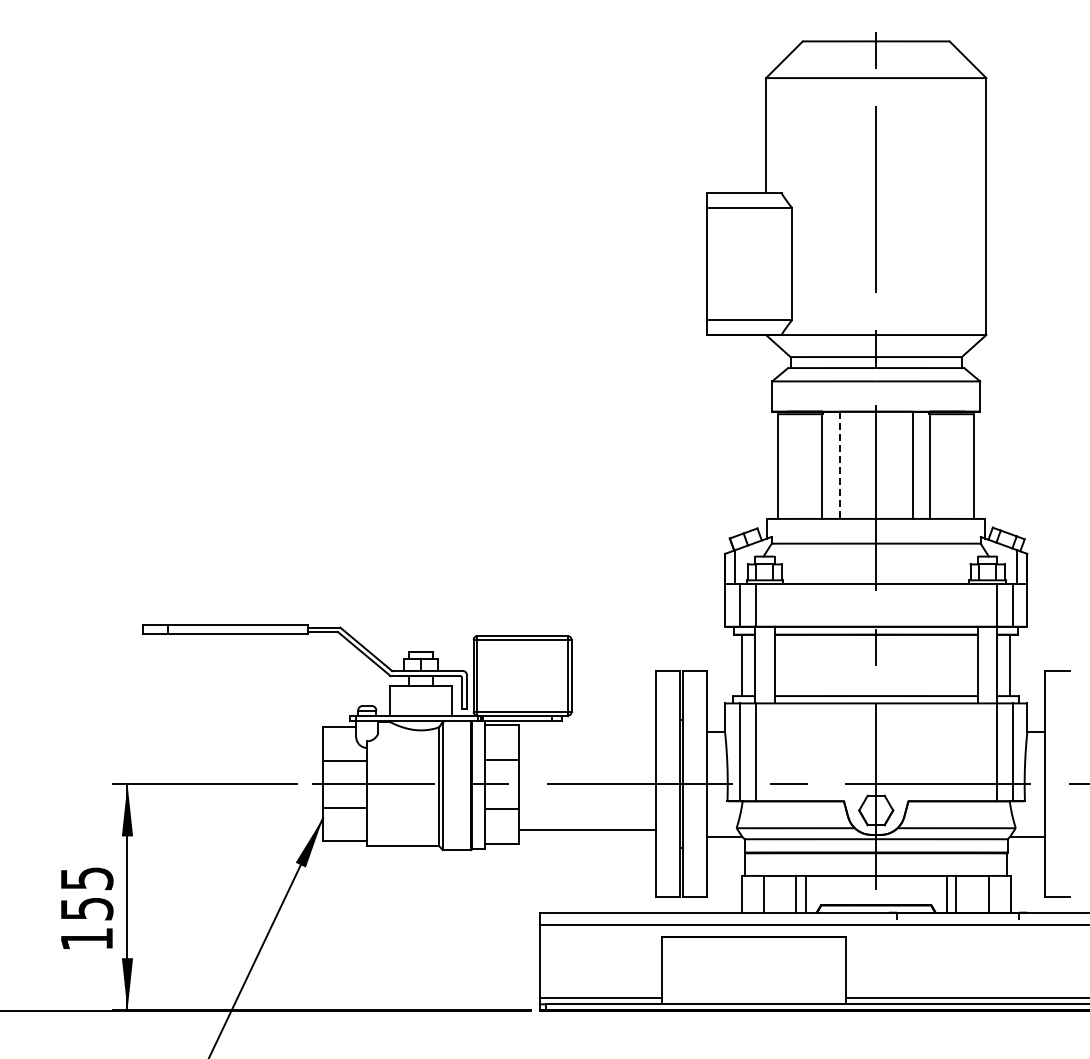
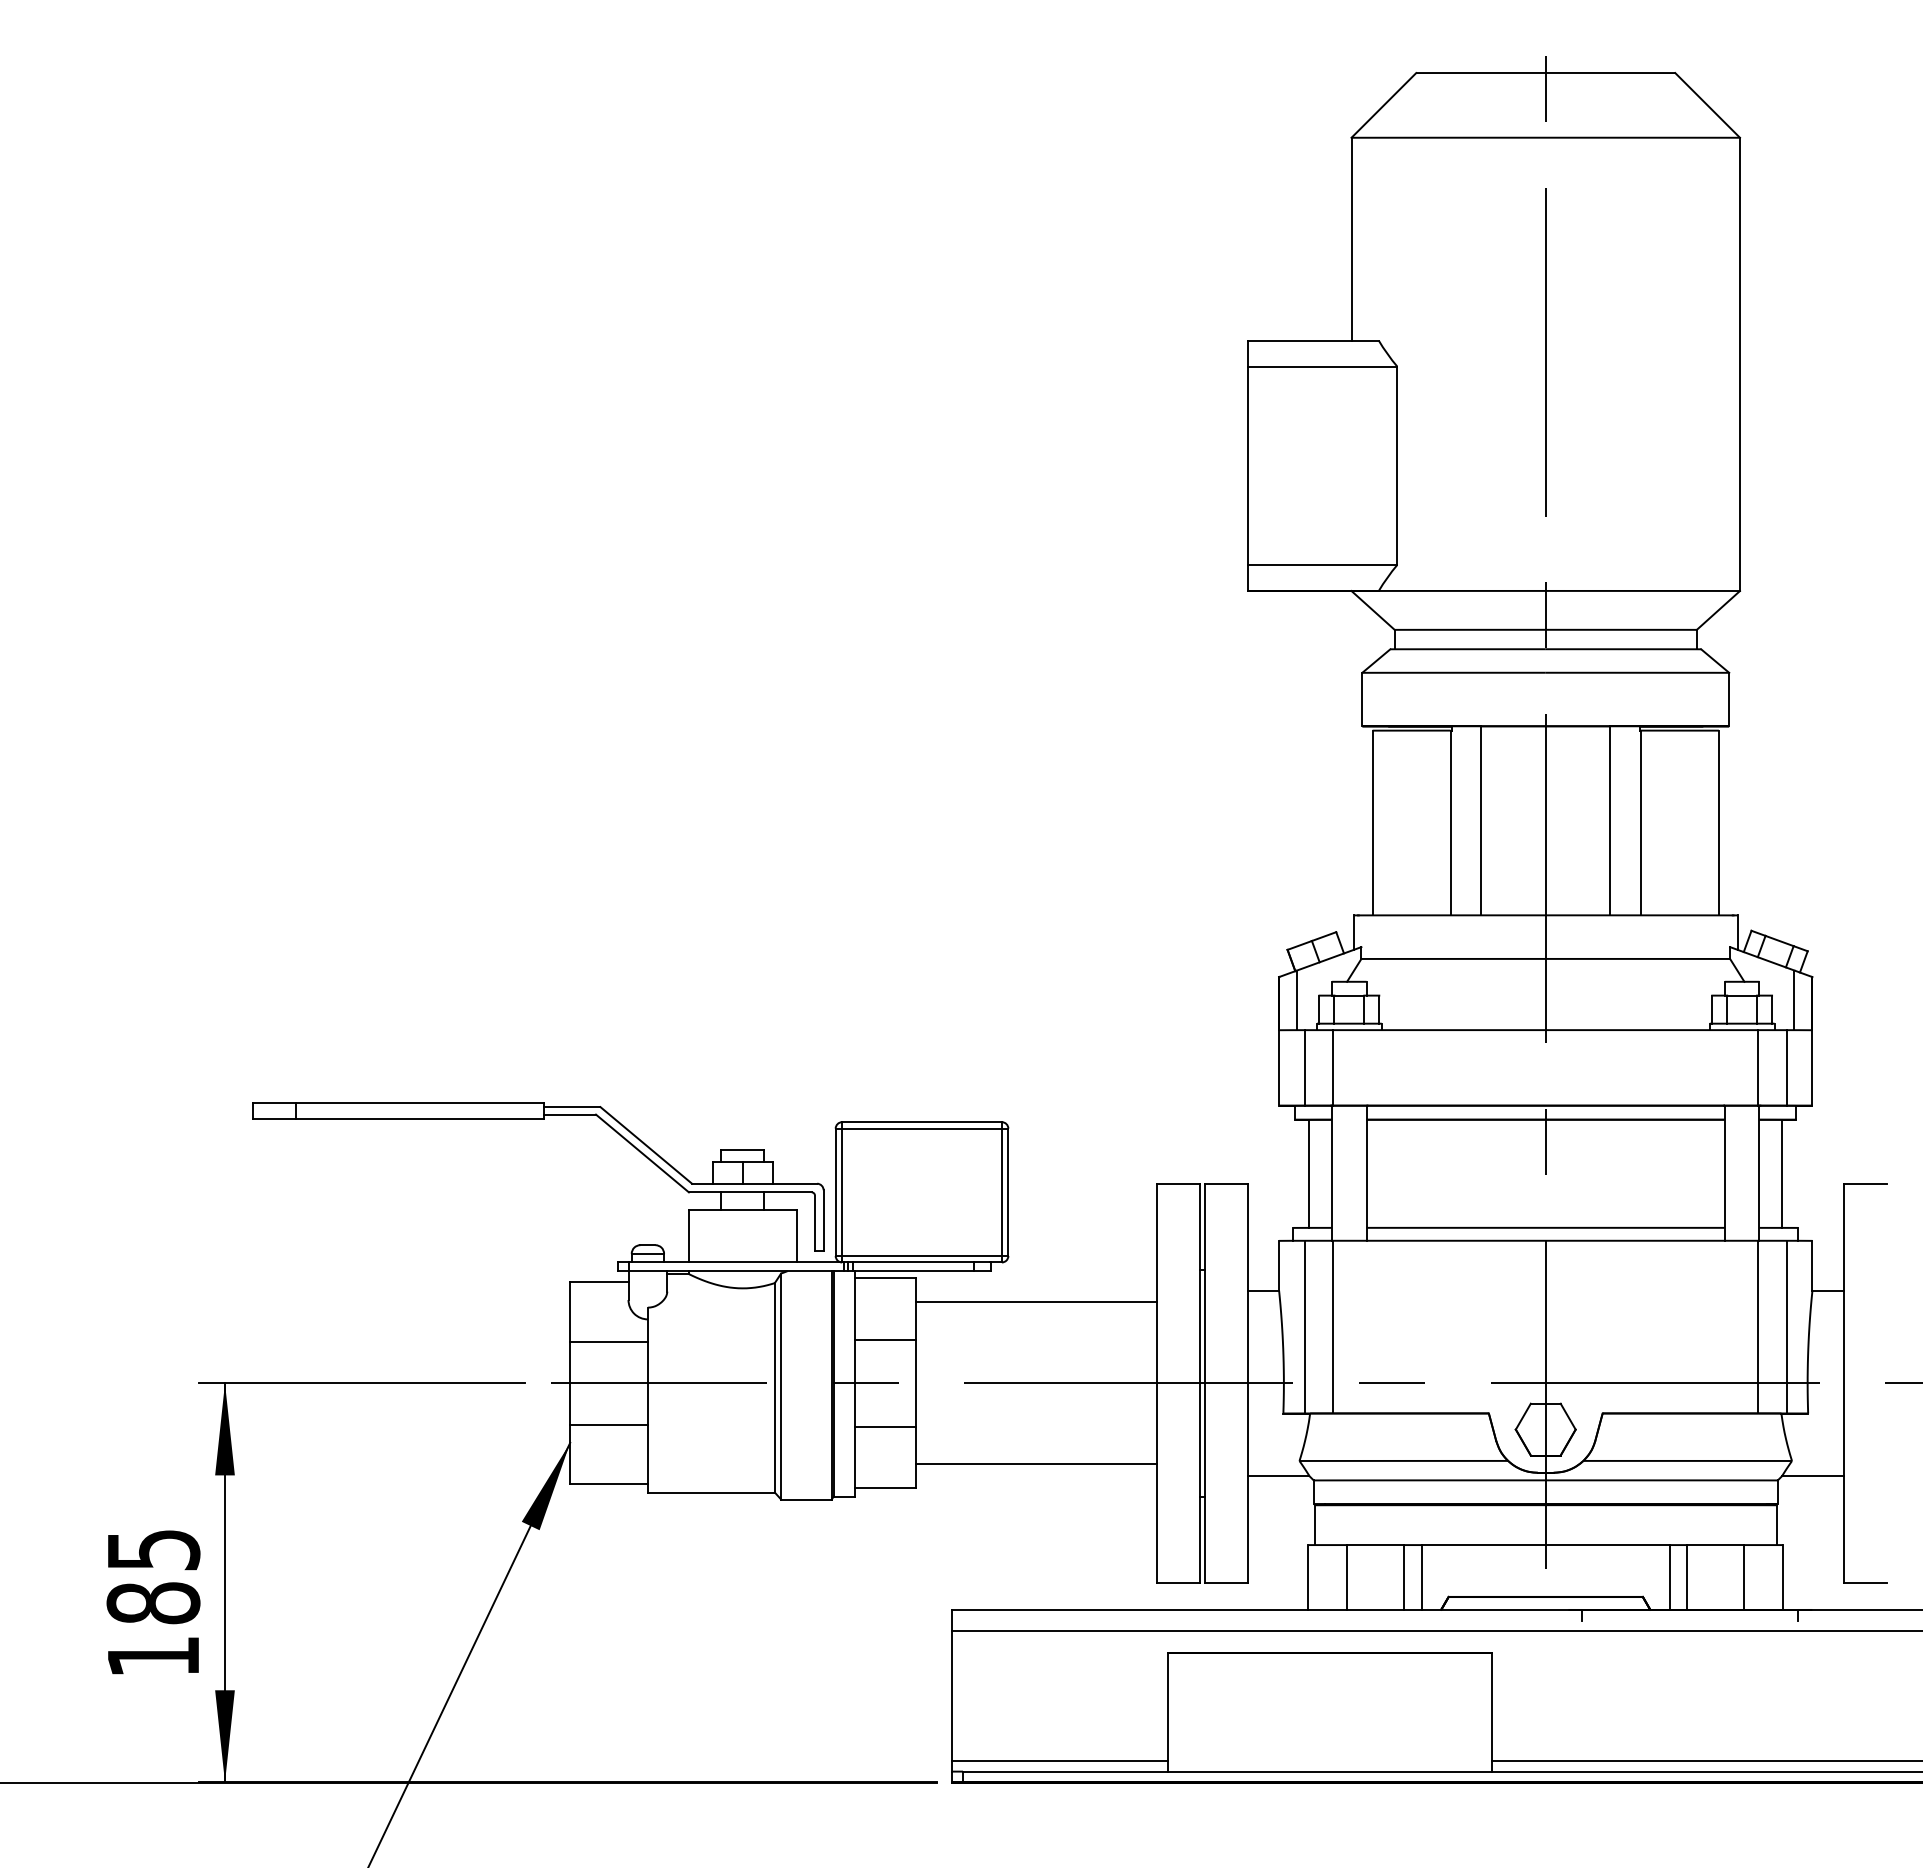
line: (839, 465) -> (1480, 821), dashed -> solid
line: (586, 738) -> (1034, 1302), added
text: (86, 908) -> (152, 1602), 155 -> 185

